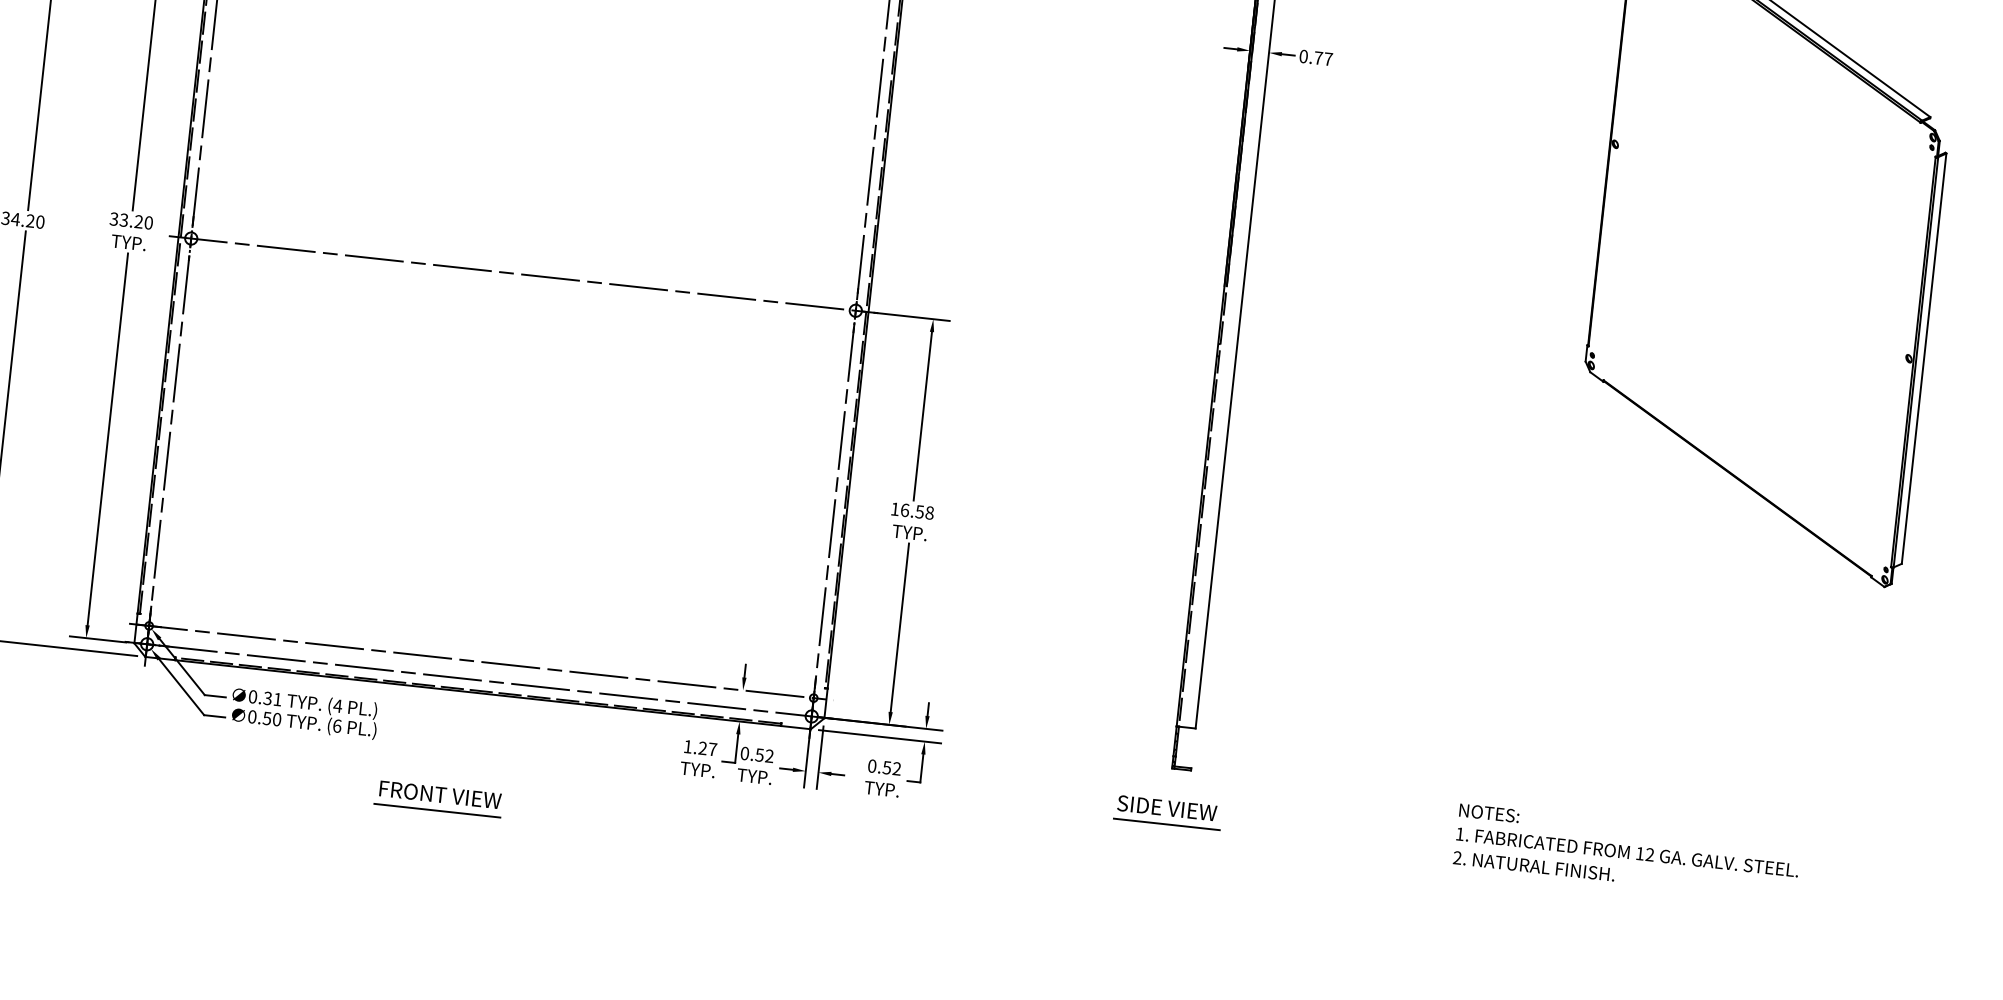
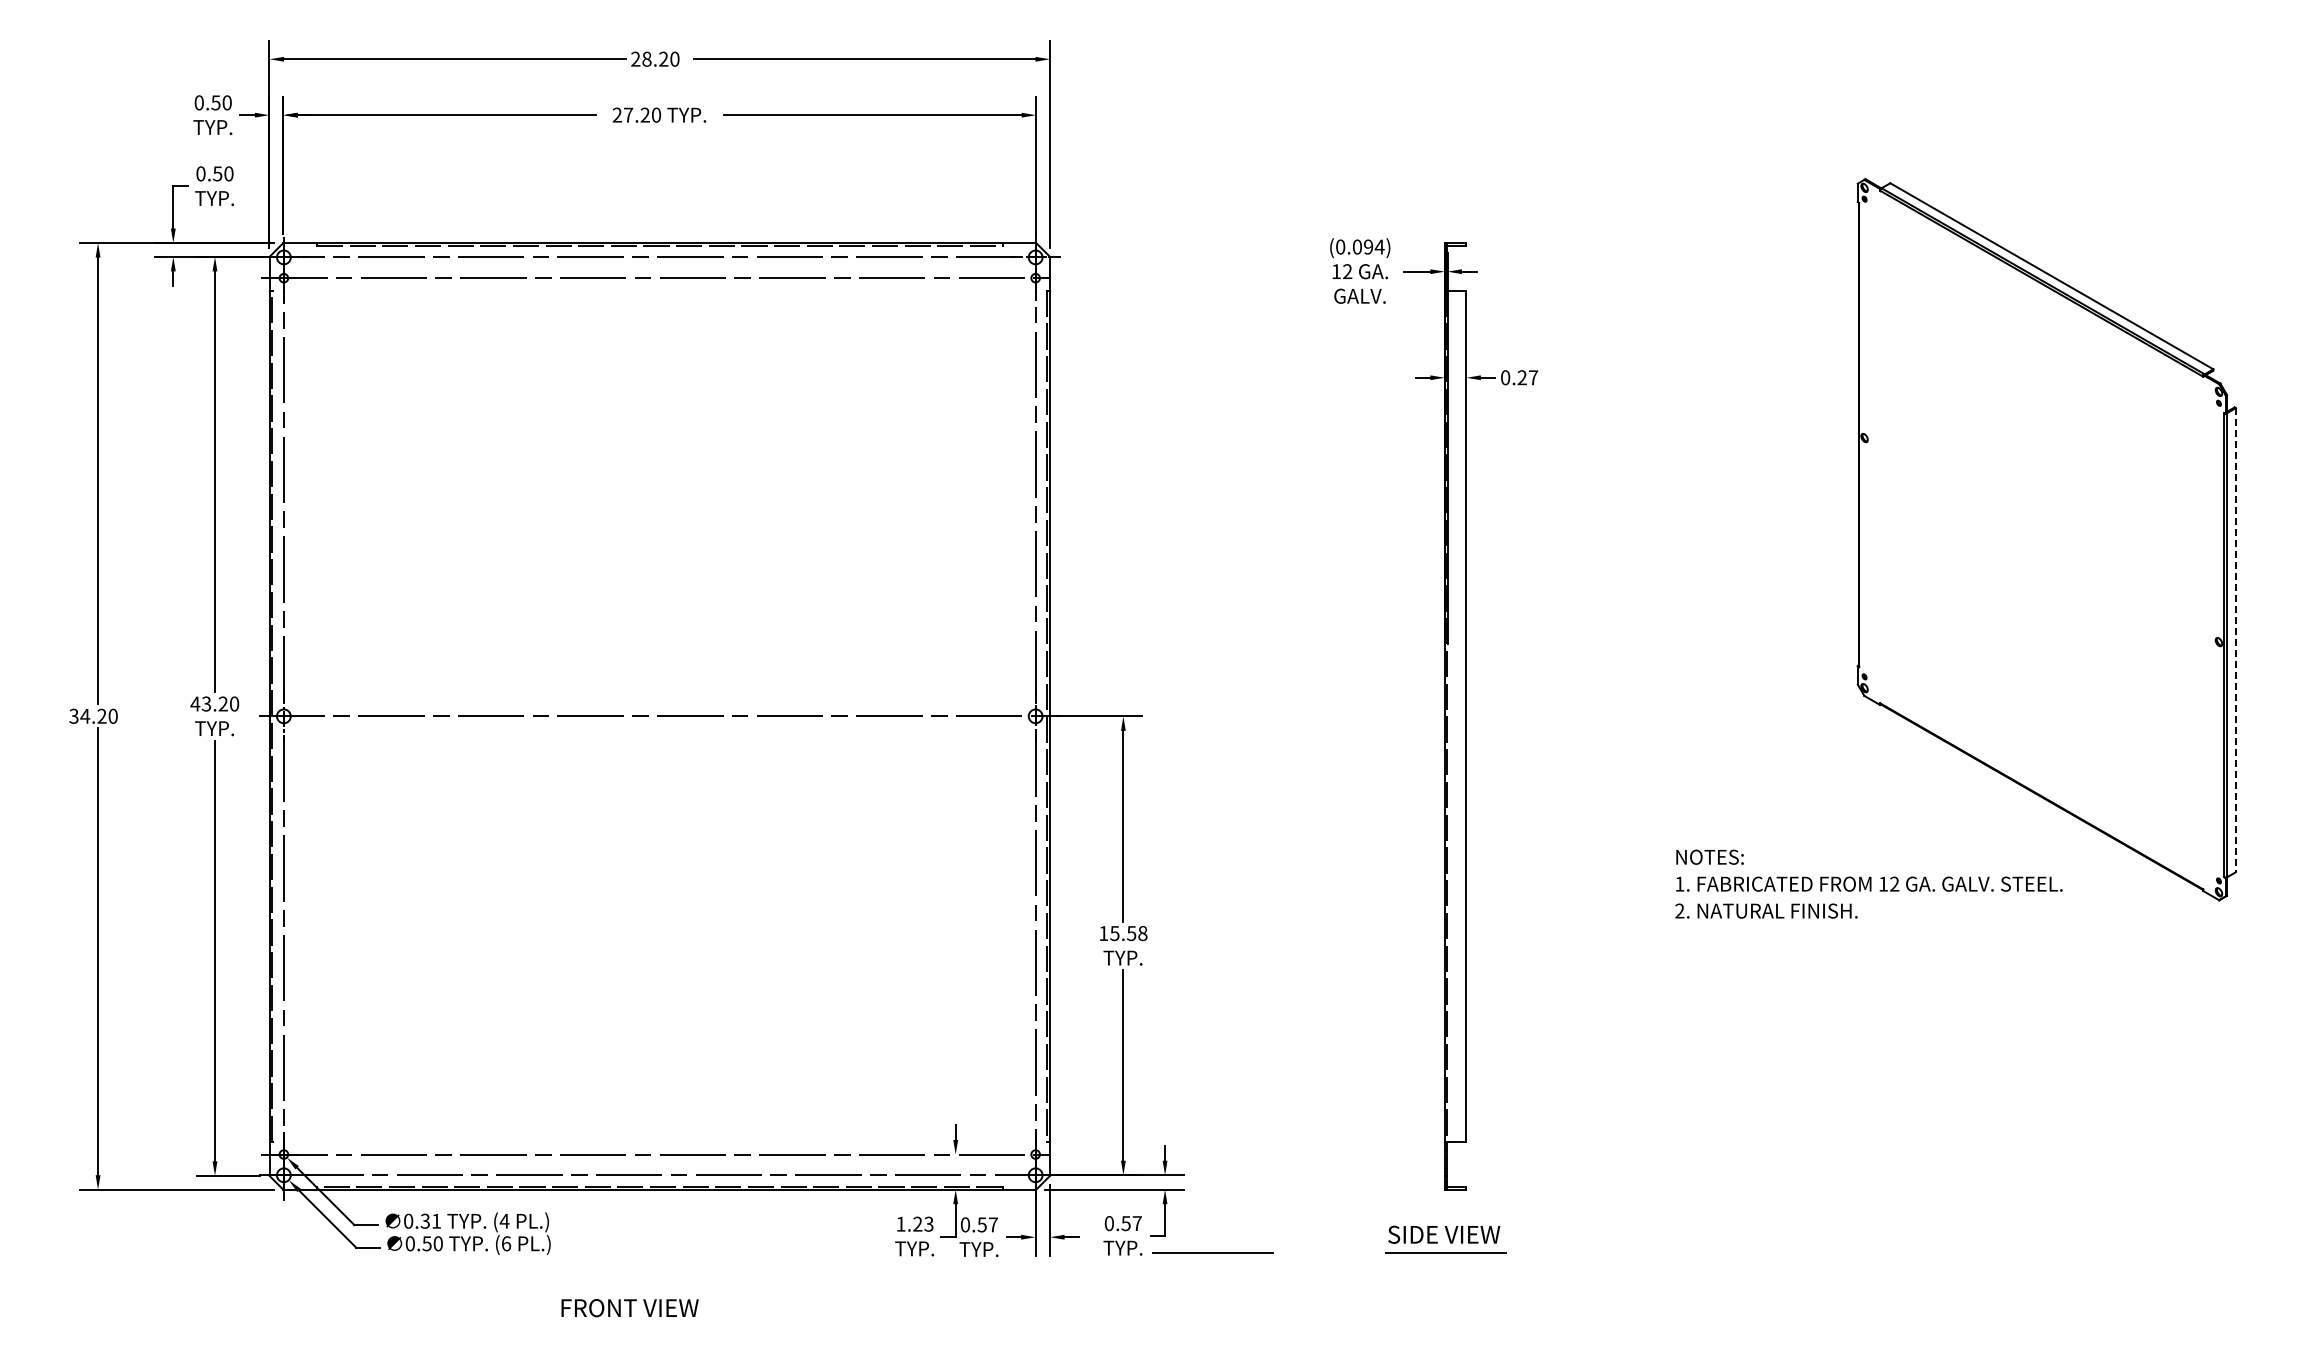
text: (1317, 57) -> (1521, 377), 0.77 -> 0.27
text: (114, 218) -> (195, 703), 33.20 -> 43.20
line: (1923, 358) -> (2235, 640), solid -> dashed
text: (904, 510) -> (1114, 933), 16.58 -> 15.58
text: (712, 748) -> (928, 1223), 1.27 -> 1.23
text: (768, 755) -> (992, 1224), 0.52 -> 0.57
text: (896, 768) -> (1136, 1223), 0.52 -> 0.57
line: (960, 801) -> (1212, 1252), added
line: (437, 810) -> (628, 1325), removed
text: (1626, 851) -> (1868, 883), moved

